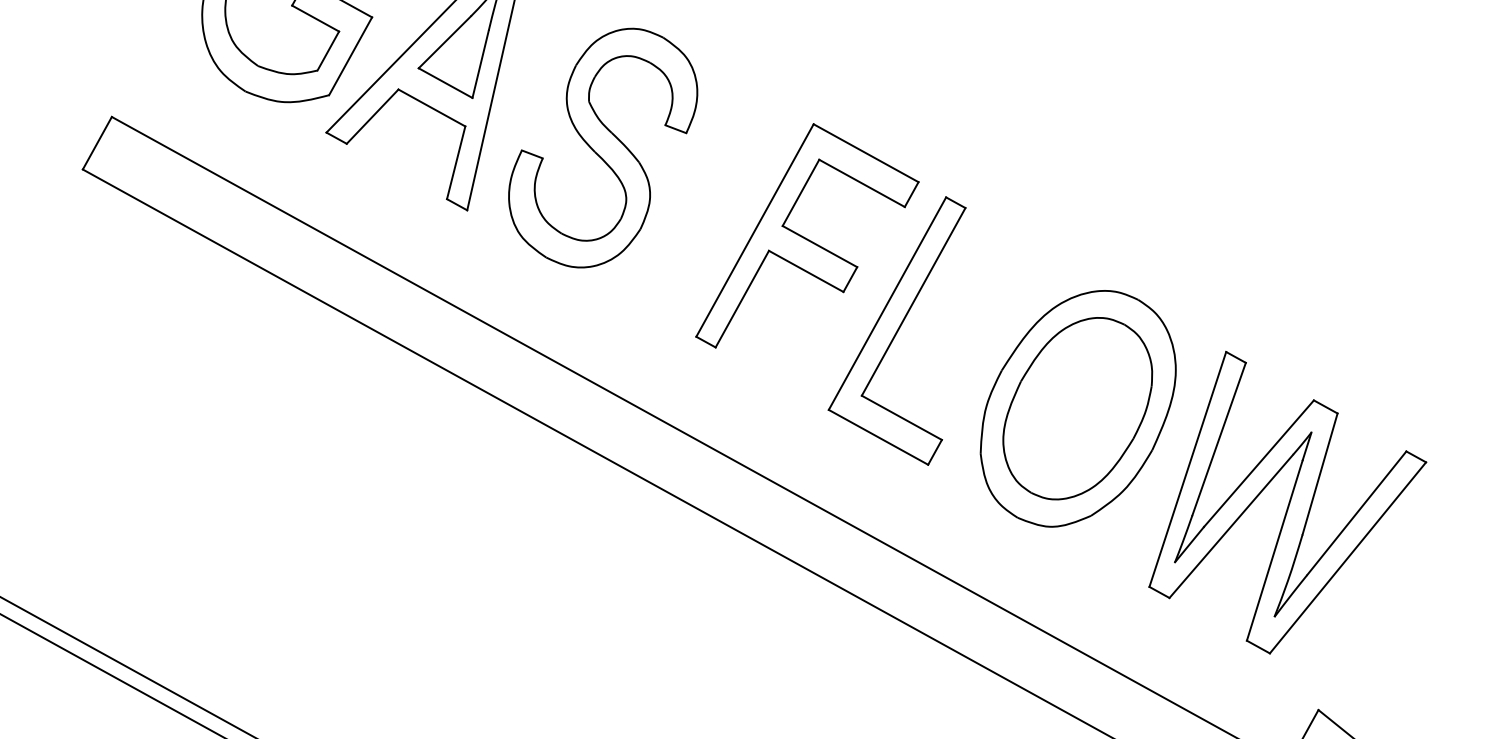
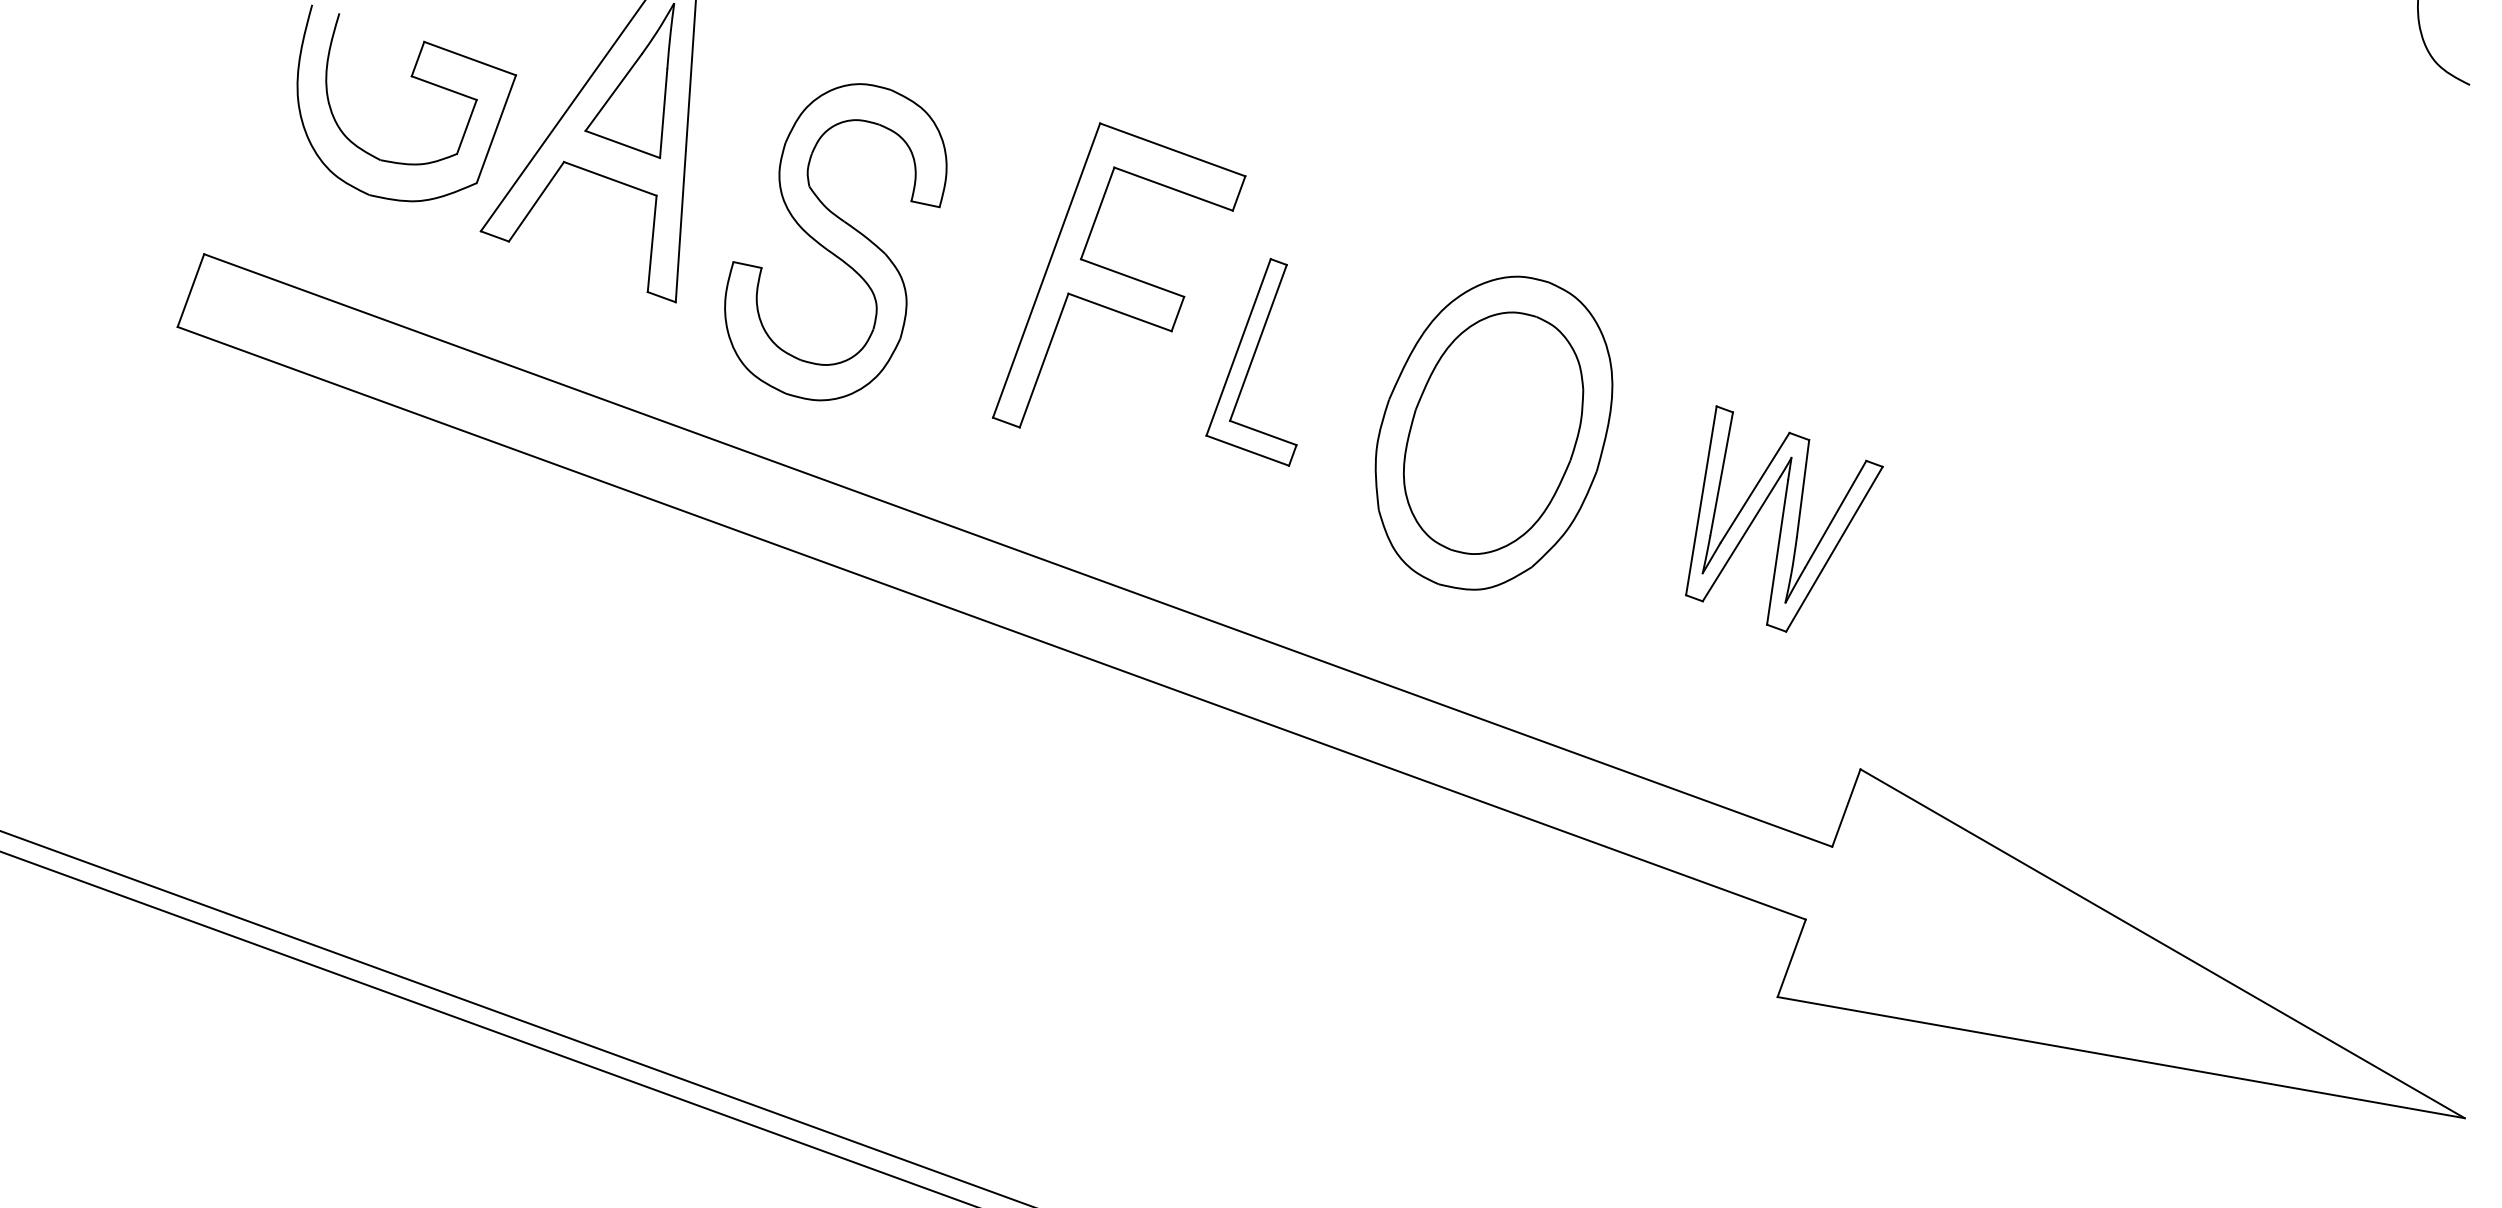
part: (602, 147) -> (835, 242), moved
part: (900, 325) -> (1251, 362), size x0.6
part: (1290, 508) -> (1784, 518), size x0.6

